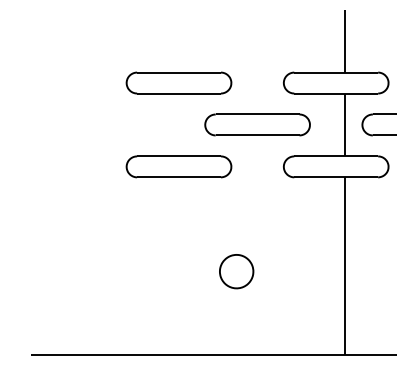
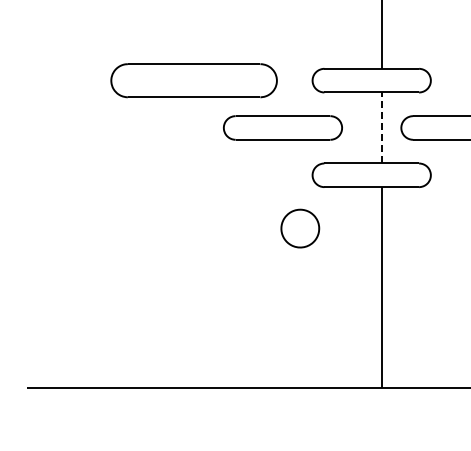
part: (179, 82) -> (194, 80), size x1.4
line: (344, 124) -> (381, 127), solid -> dashed
part: (179, 166) -> (194, 174), removed
part: (236, 271) -> (300, 228), moved

